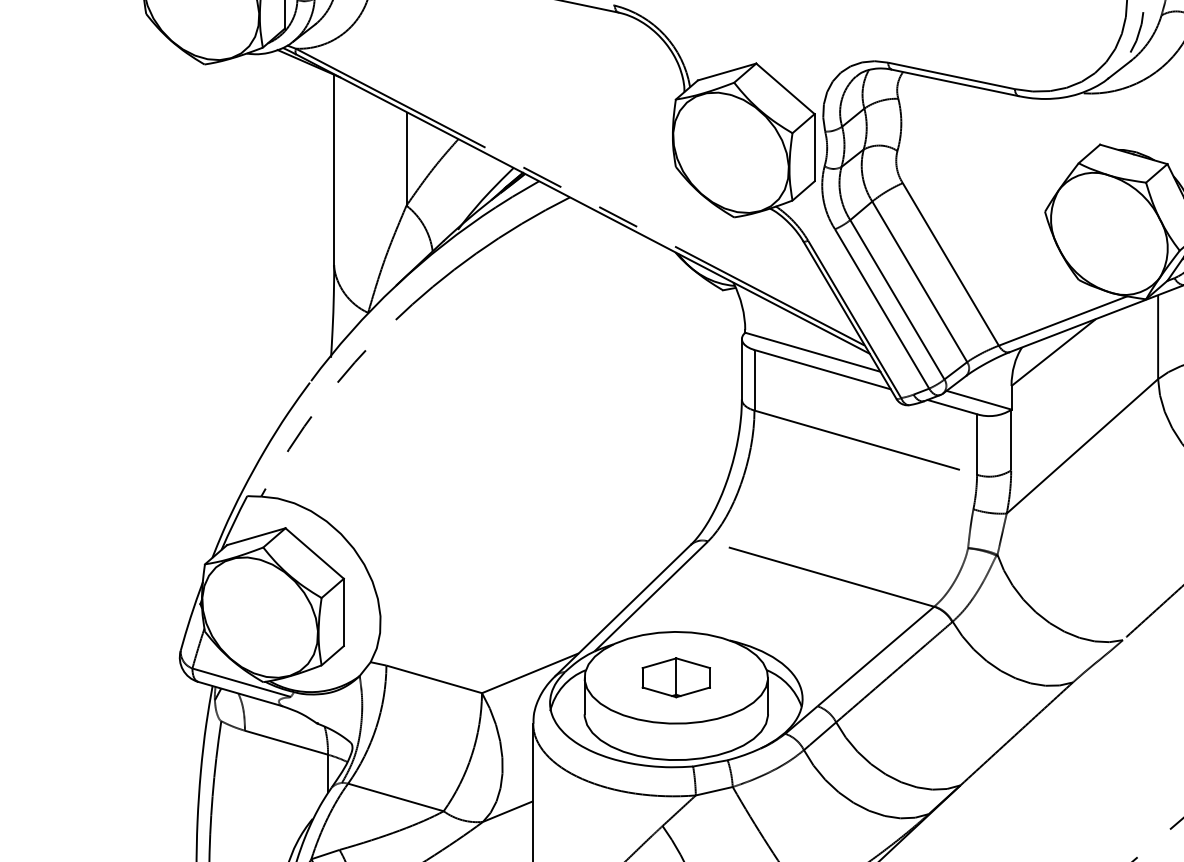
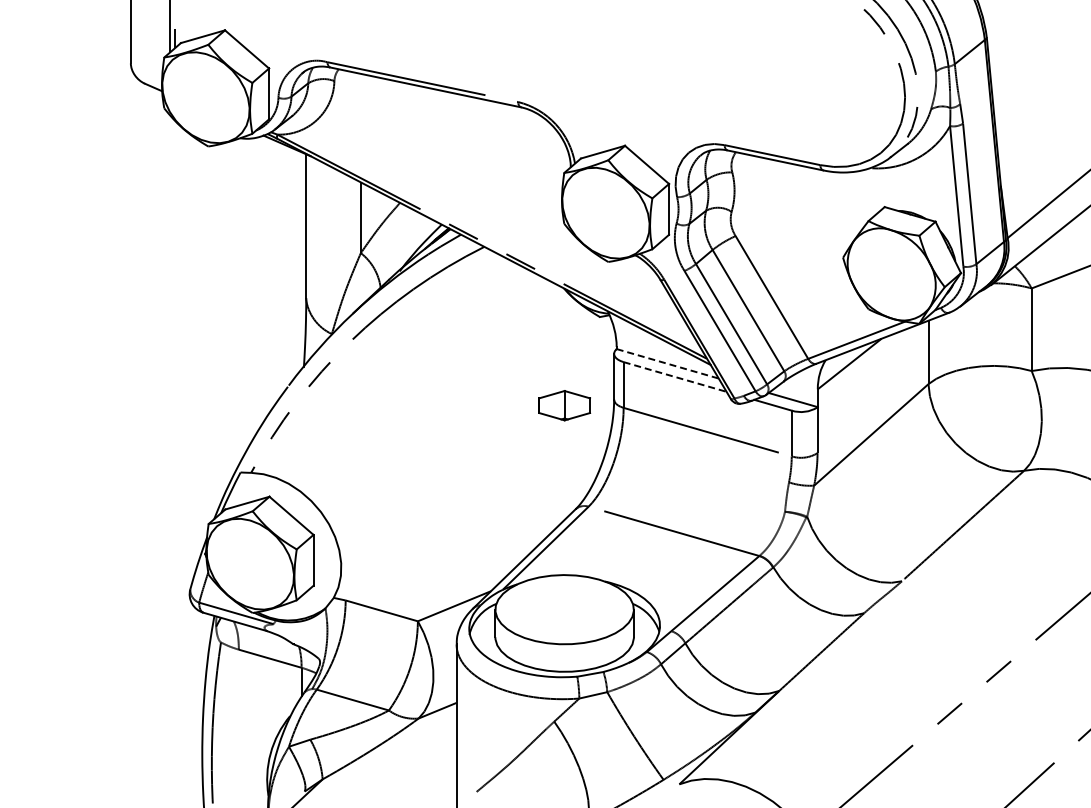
line: (813, 351) -> (668, 363), solid -> dashed
line: (823, 369) -> (675, 376), solid -> dashed
part: (676, 677) -> (564, 405), moved

